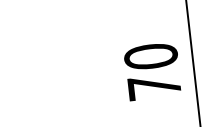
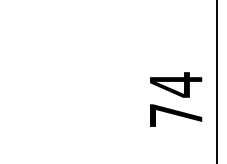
text: (151, 56) -> (176, 84), 70 -> 74

